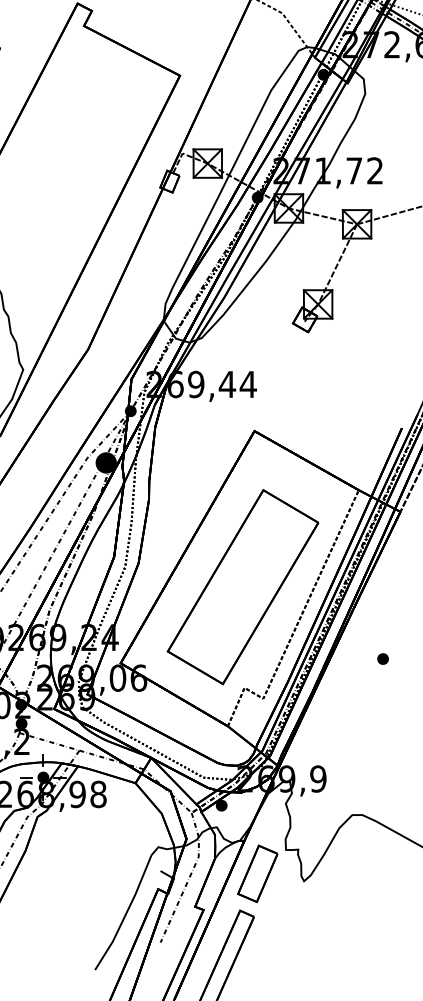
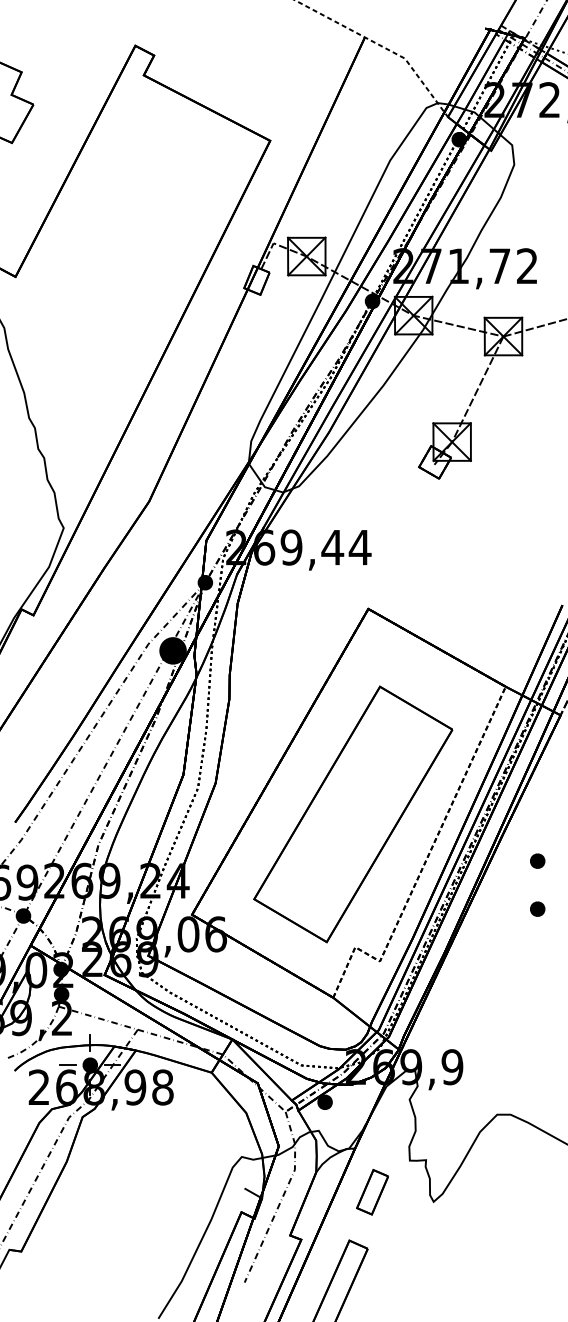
part: (382, 622) -> (537, 860), added
part: (257, 874) -> (372, 1192), size x0.6

